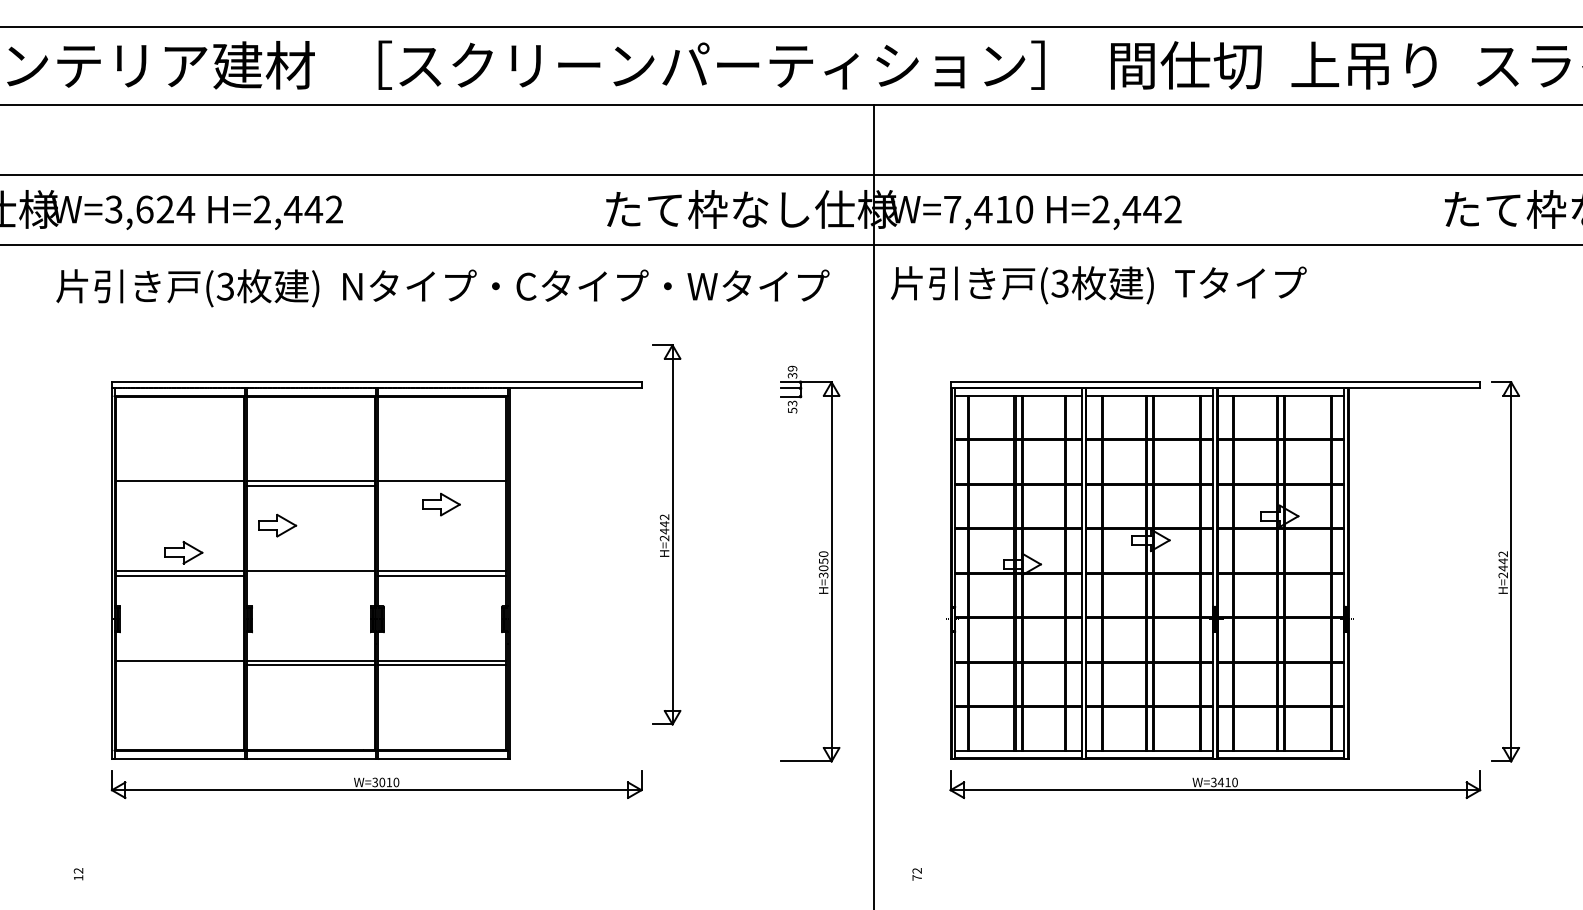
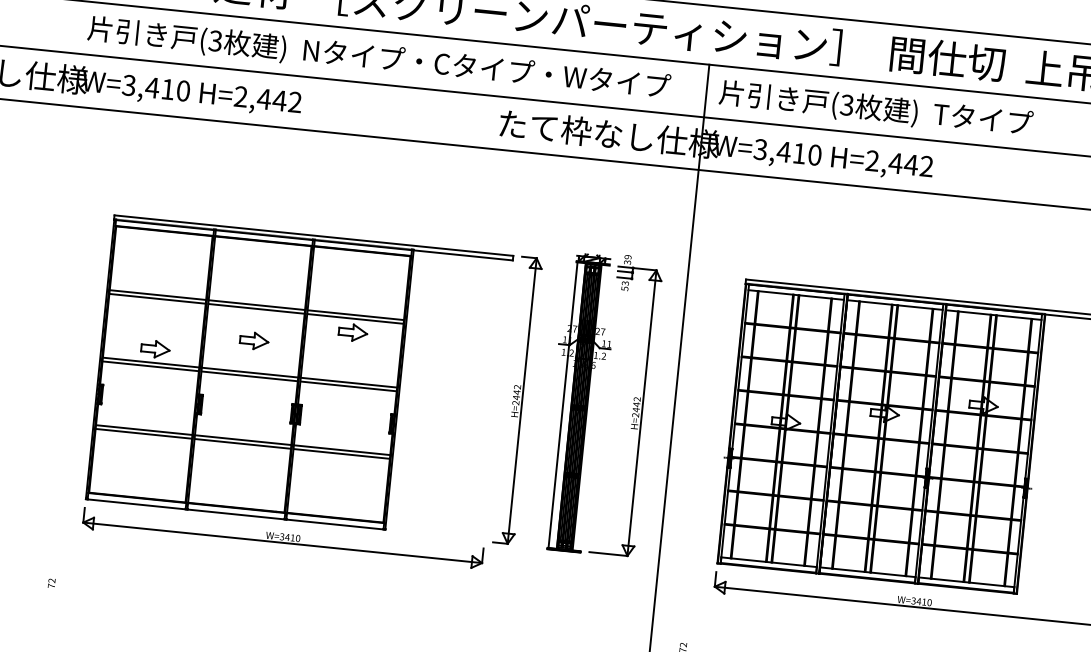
text: (165, 209) -> (168, 89), W=3,624 -> W=3,410
text: (952, 209) -> (760, 149), W=7,410 -> W=3,410
text: (1098, 285) -> (875, 109), moved
text: (442, 288) -> (378, 59), moved
line: (179, 486) -> (157, 299), added
line: (442, 486) -> (355, 319), added
part: (277, 525) -> (254, 340), moved
part: (666, 534) -> (517, 400), moved
text: (823, 564) -> (636, 407), H=3050 -> H=2442
part: (747, 566) -> (579, 402), added
line: (311, 575) -> (250, 376), added
line: (179, 665) -> (143, 433), added
text: (382, 782) -> (287, 537), W=3010 -> W=3410
text: (78, 877) -> (51, 585), 12 -> 72

